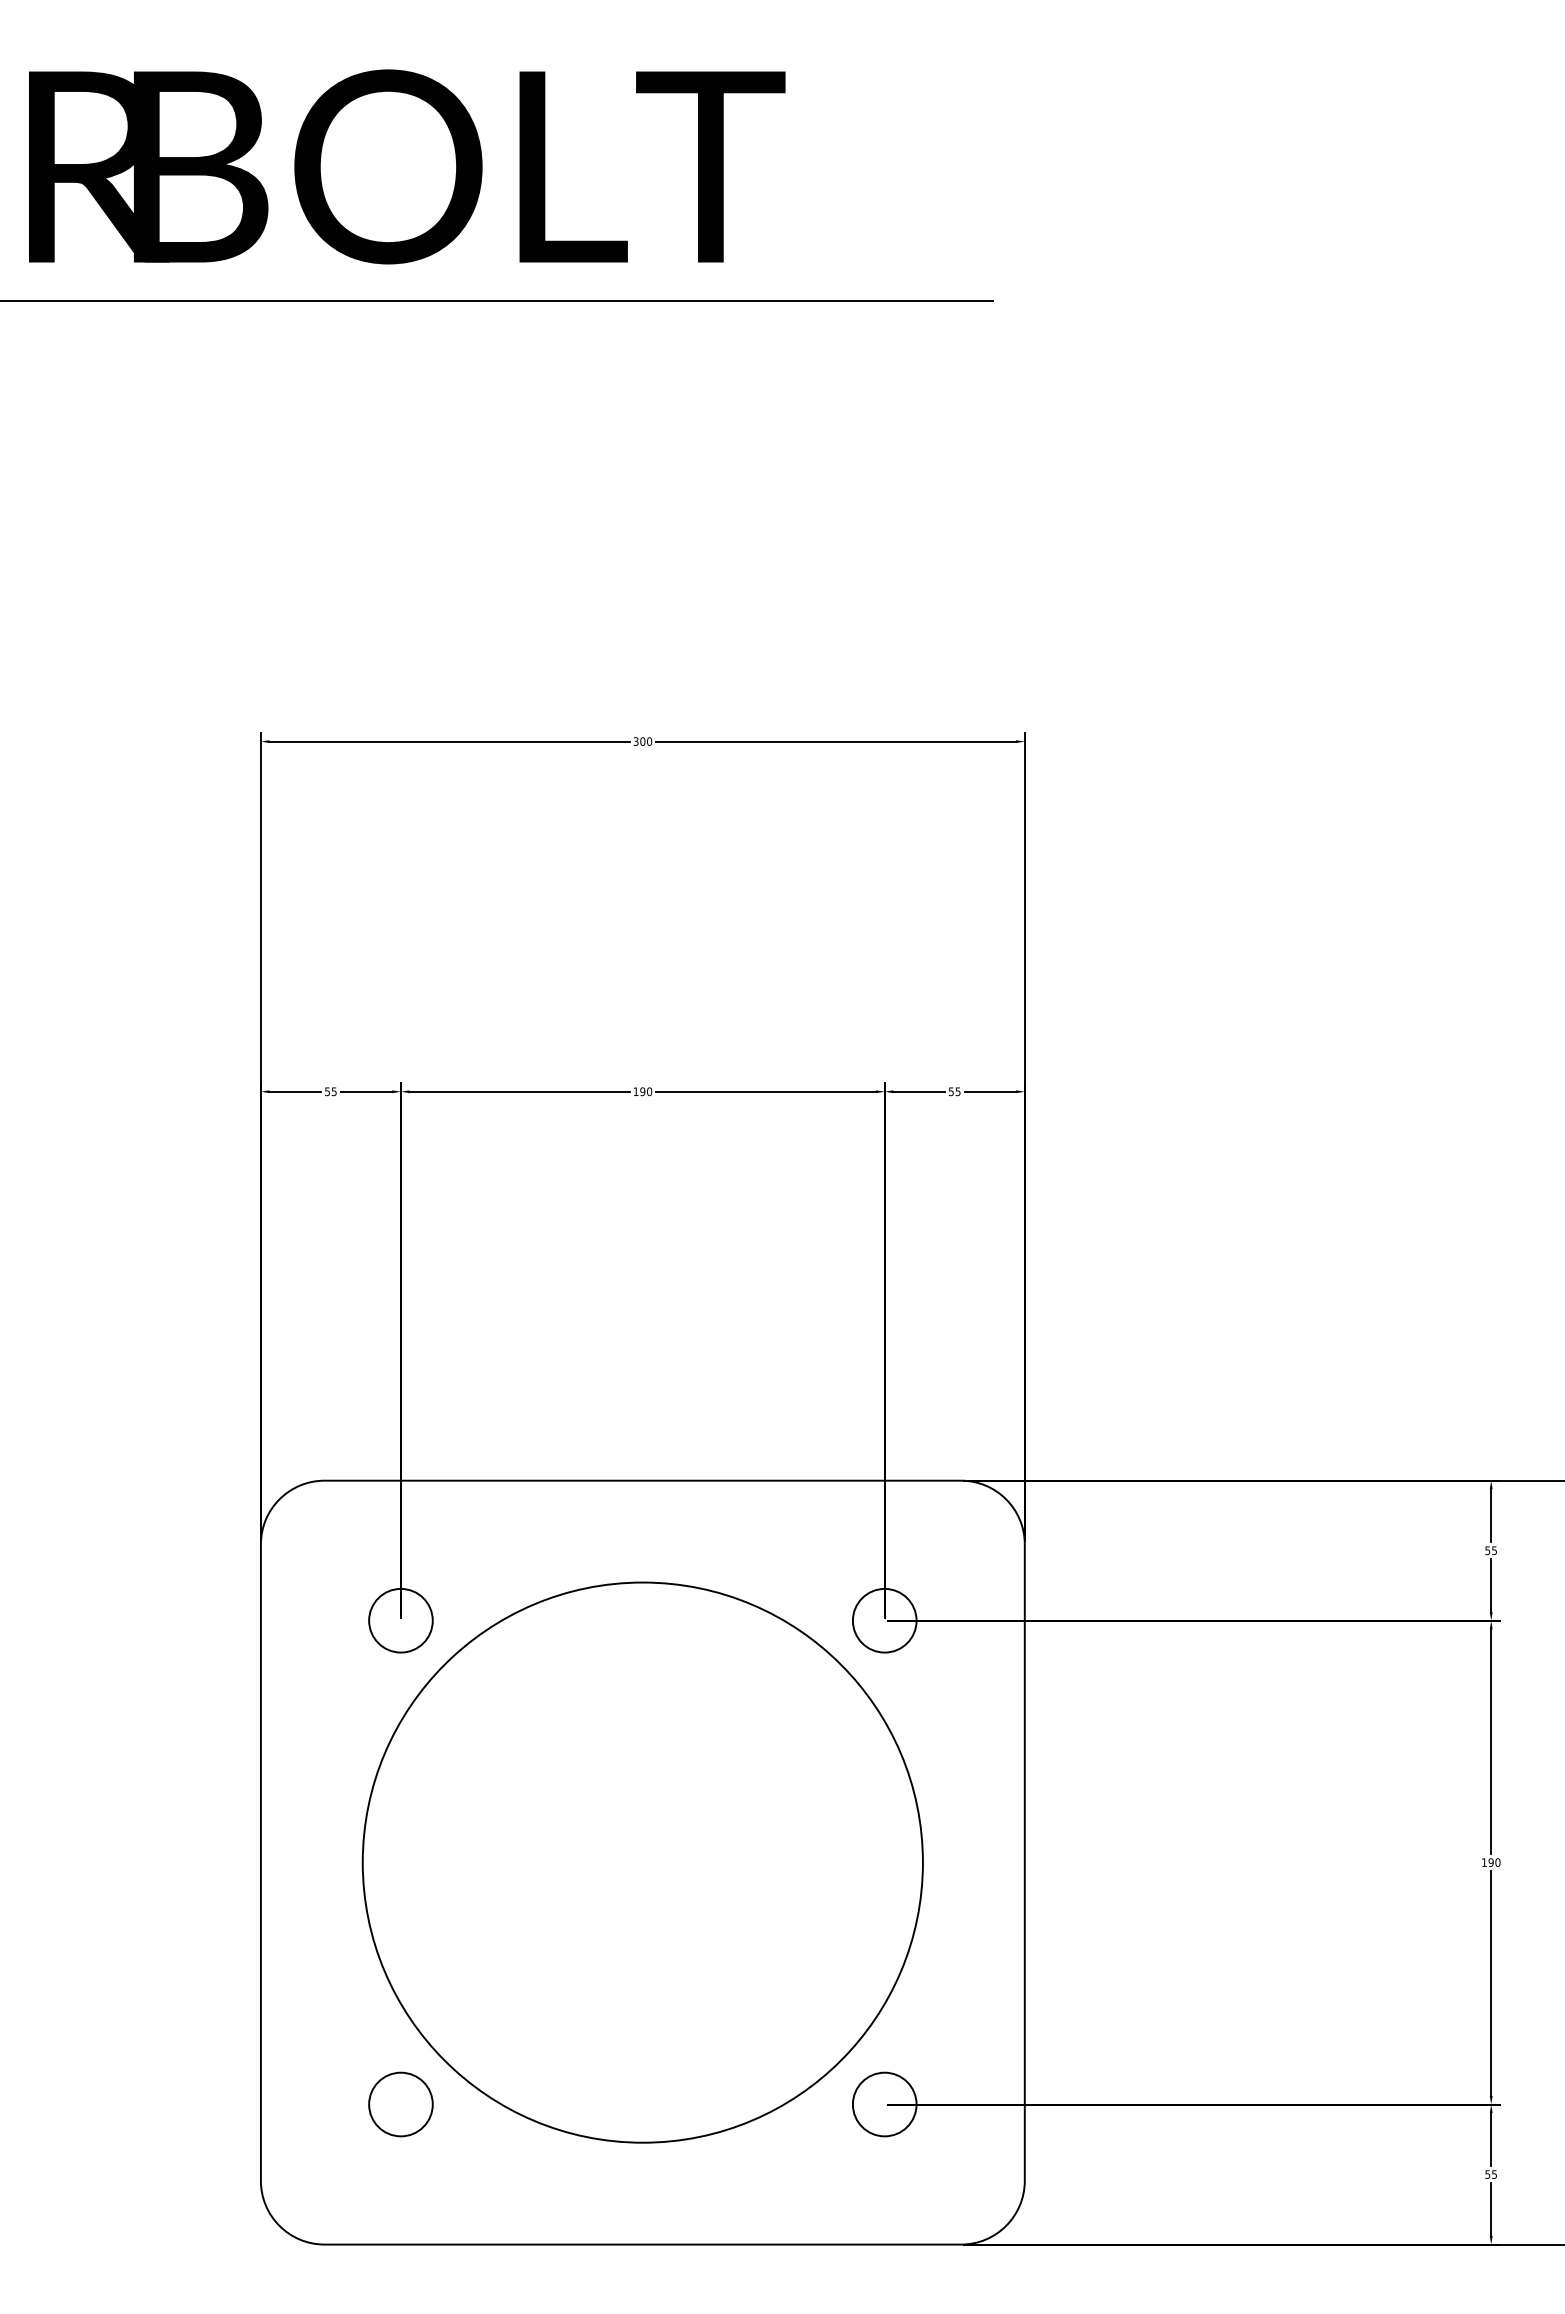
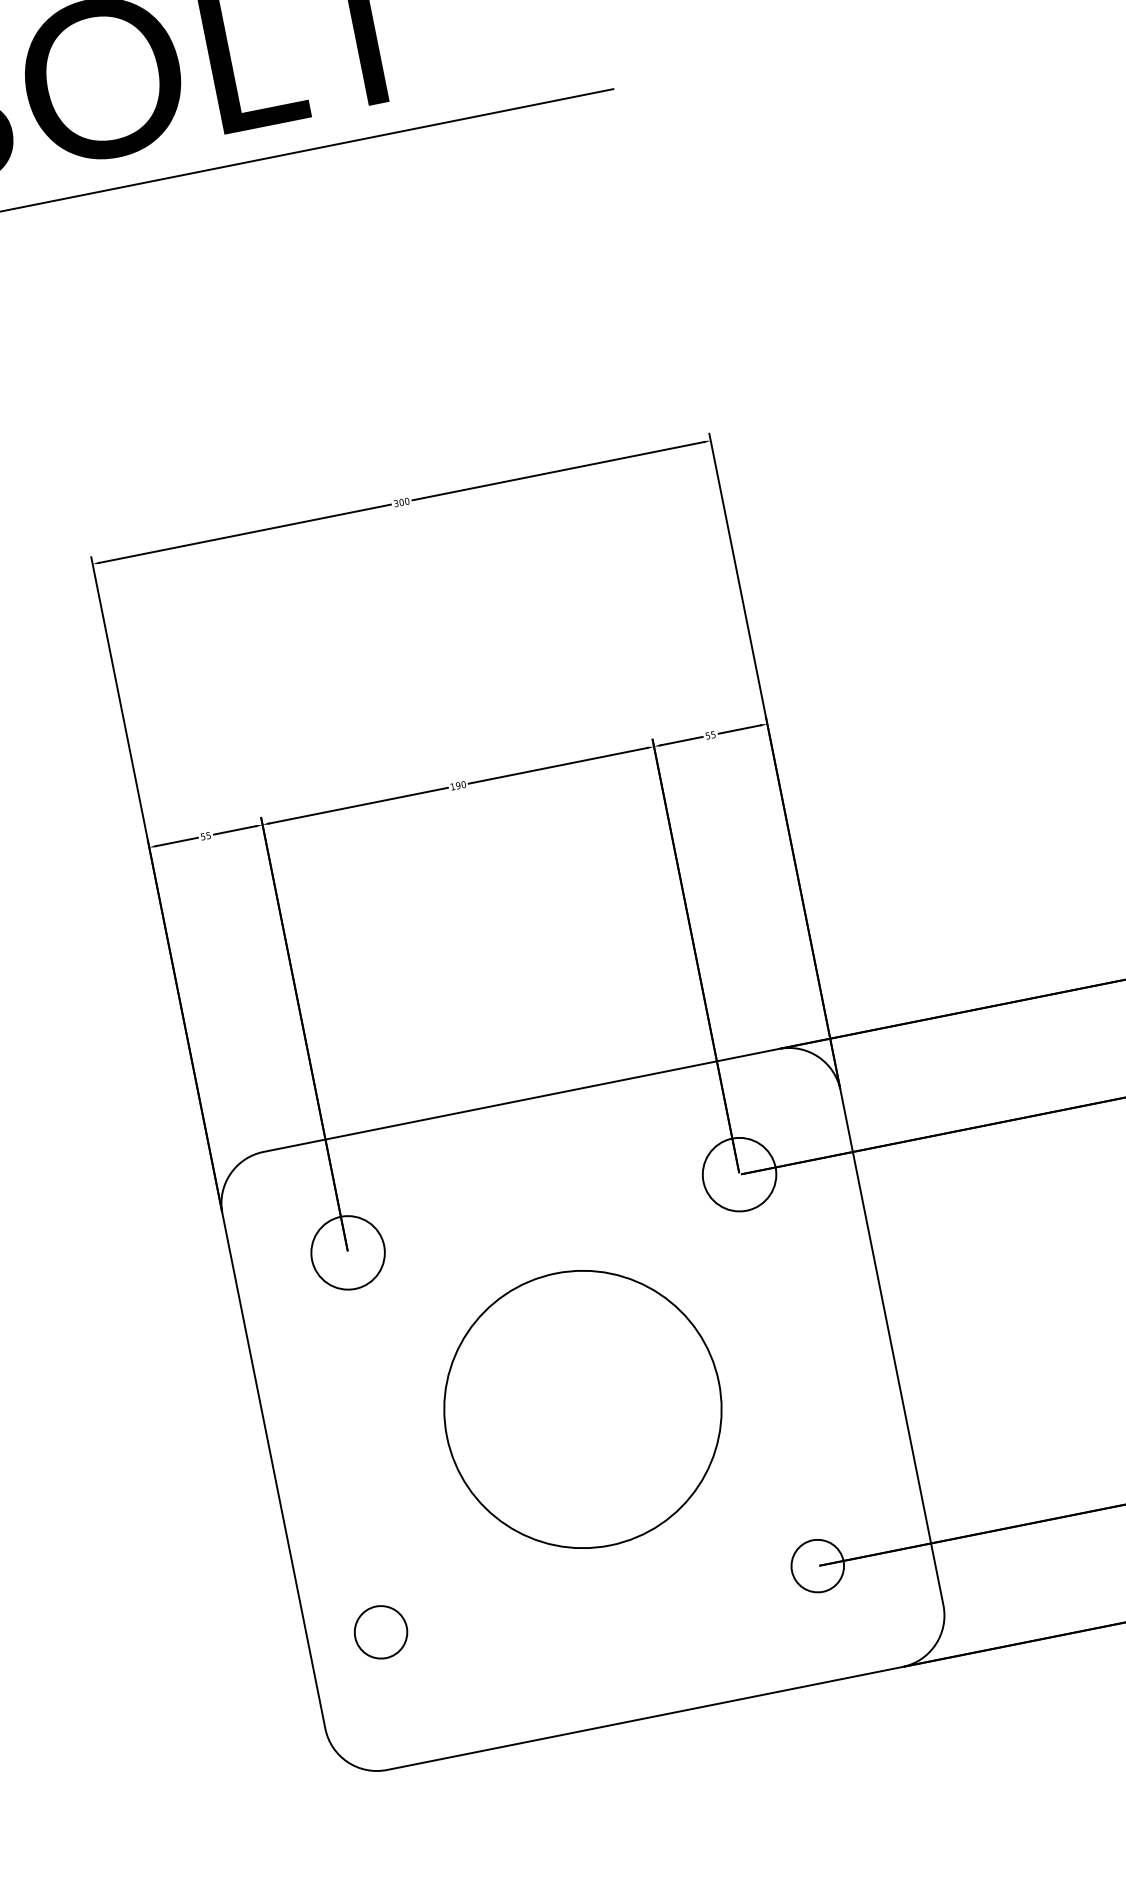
circle: (400, 1620) -> (347, 1252), size x1.4
circle: (884, 1620) -> (739, 1174), size x1.4
circle: (642, 1862) -> (582, 1409), size x0.6
circle: (400, 2104) -> (380, 1632), moved

